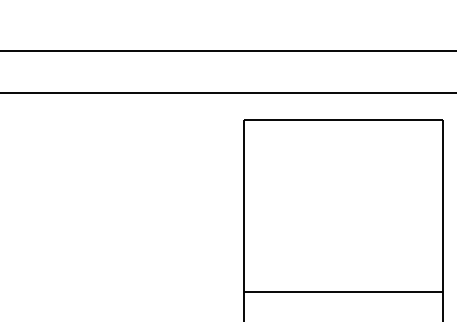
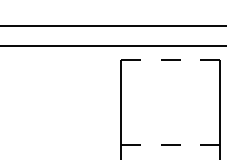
line: (345, 119) -> (171, 59), solid -> dashed
line: (345, 292) -> (171, 145), solid -> dashed

